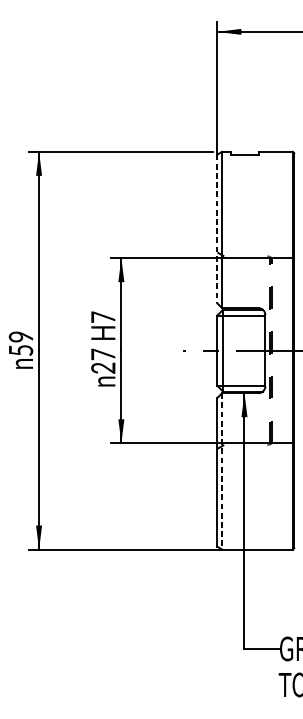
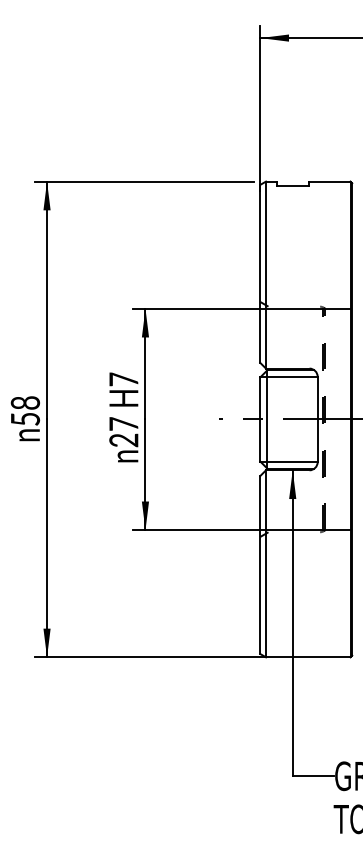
line: (217, 228) -> (260, 273), dashed -> solid
text: (21, 336) -> (26, 402), 59 -> 58
line: (222, 471) -> (266, 563), dashed -> solid

